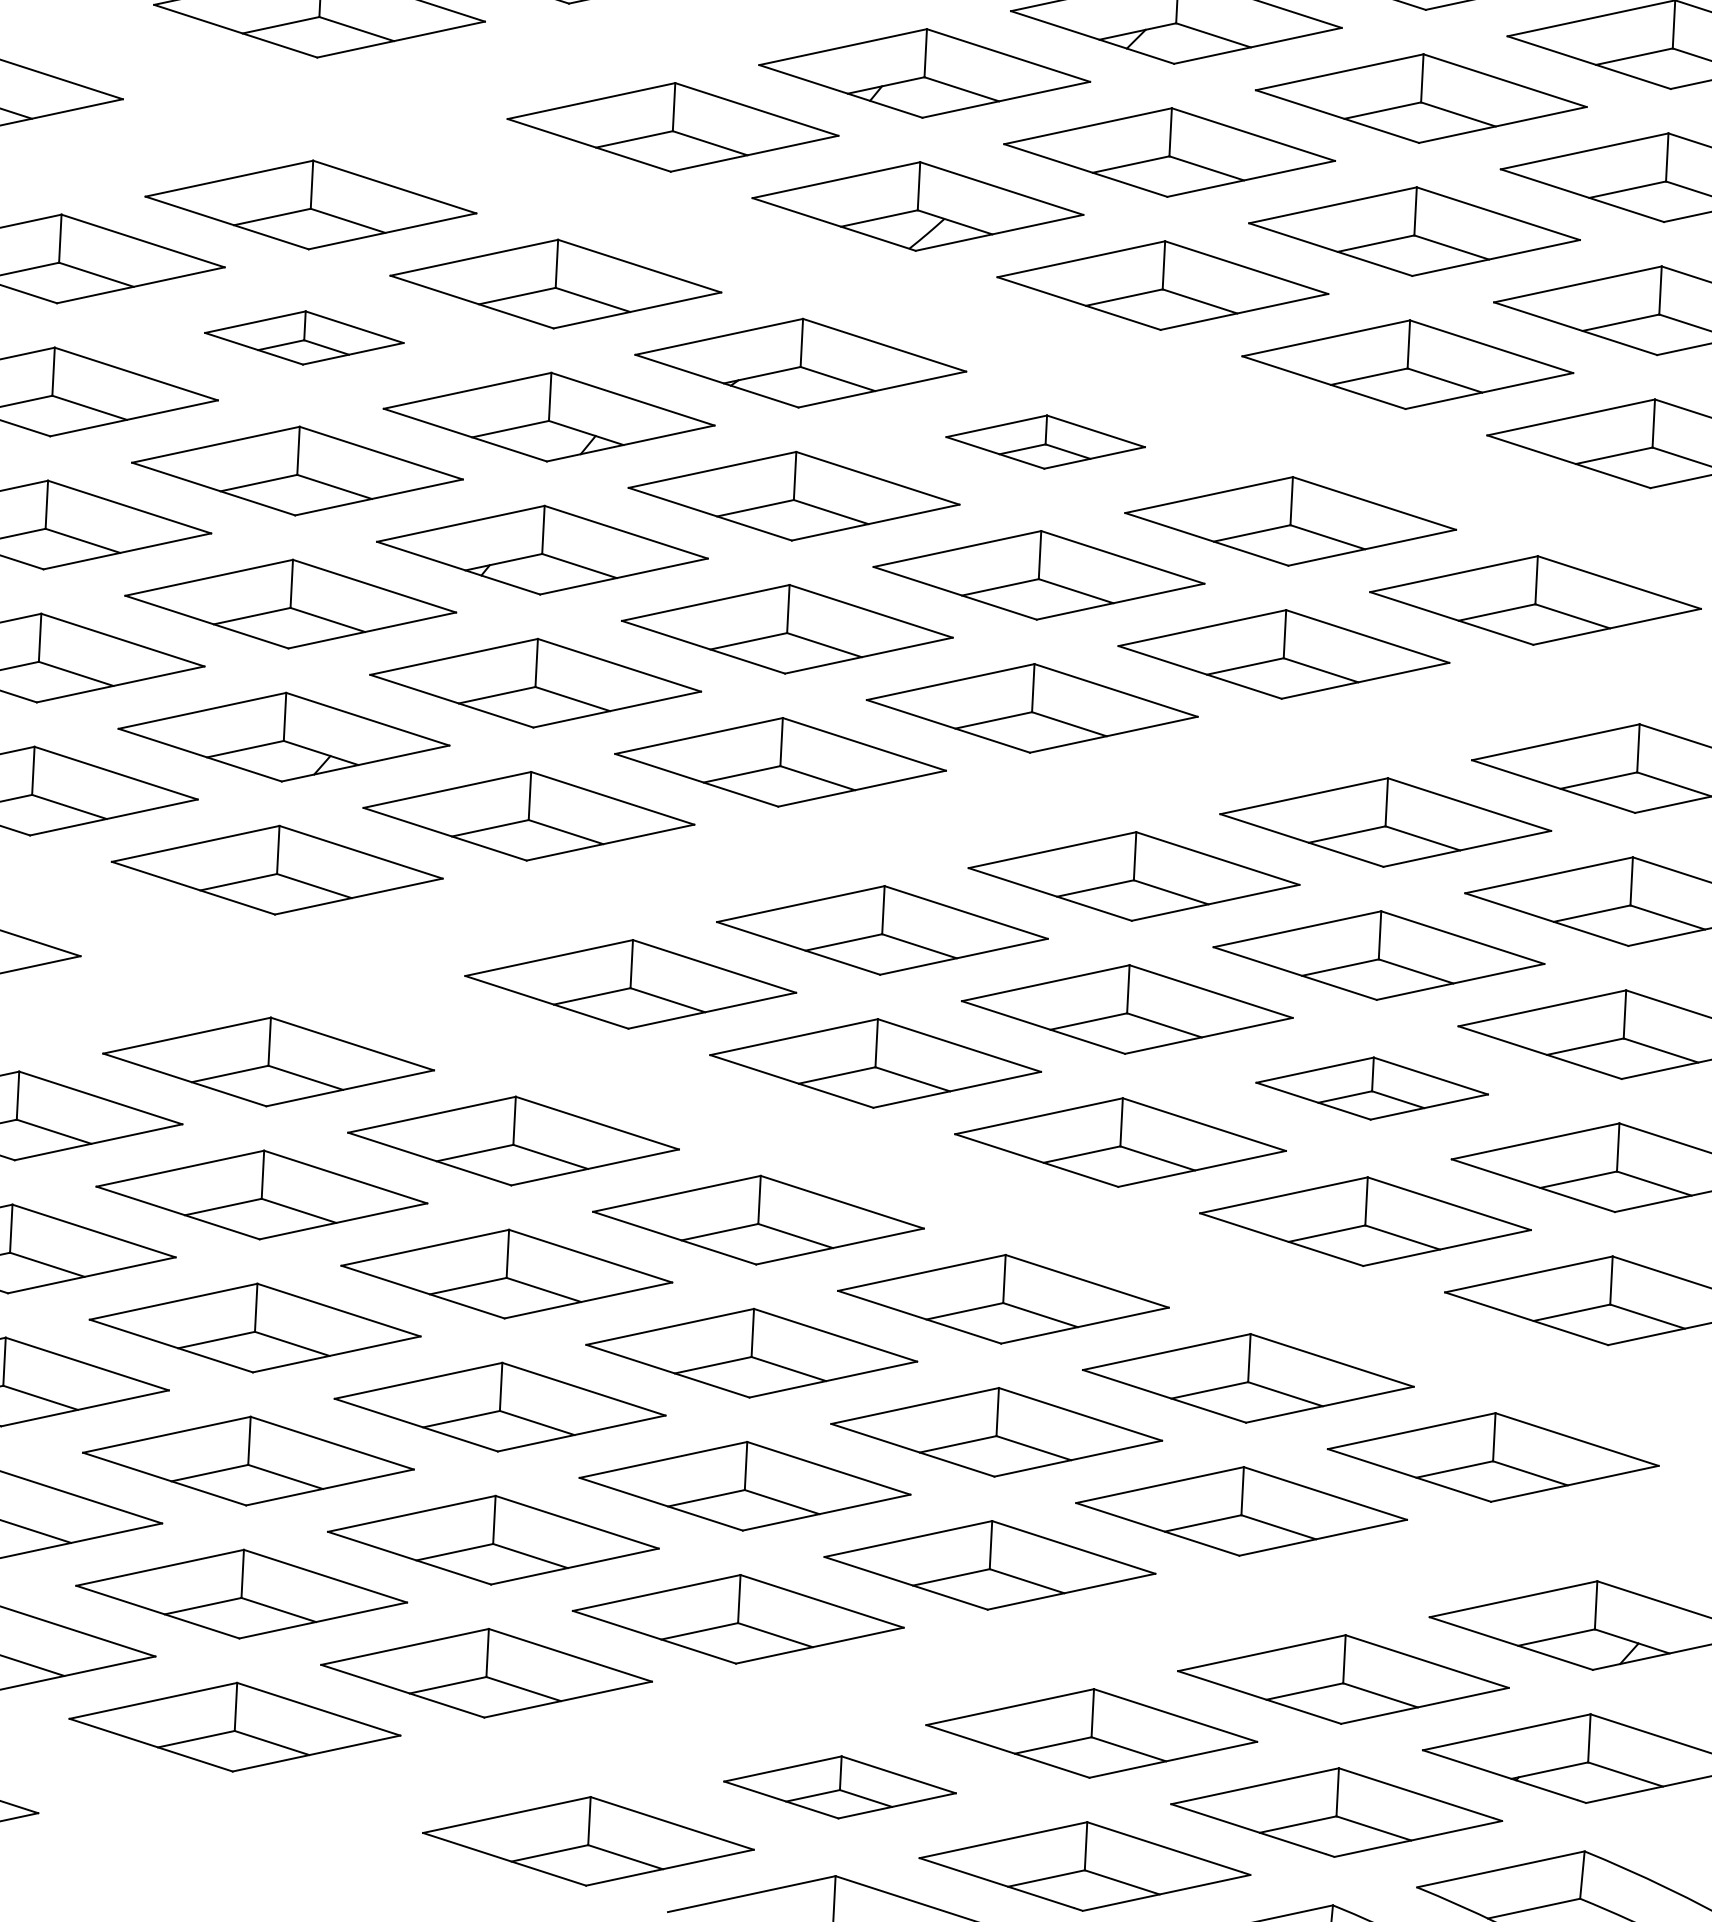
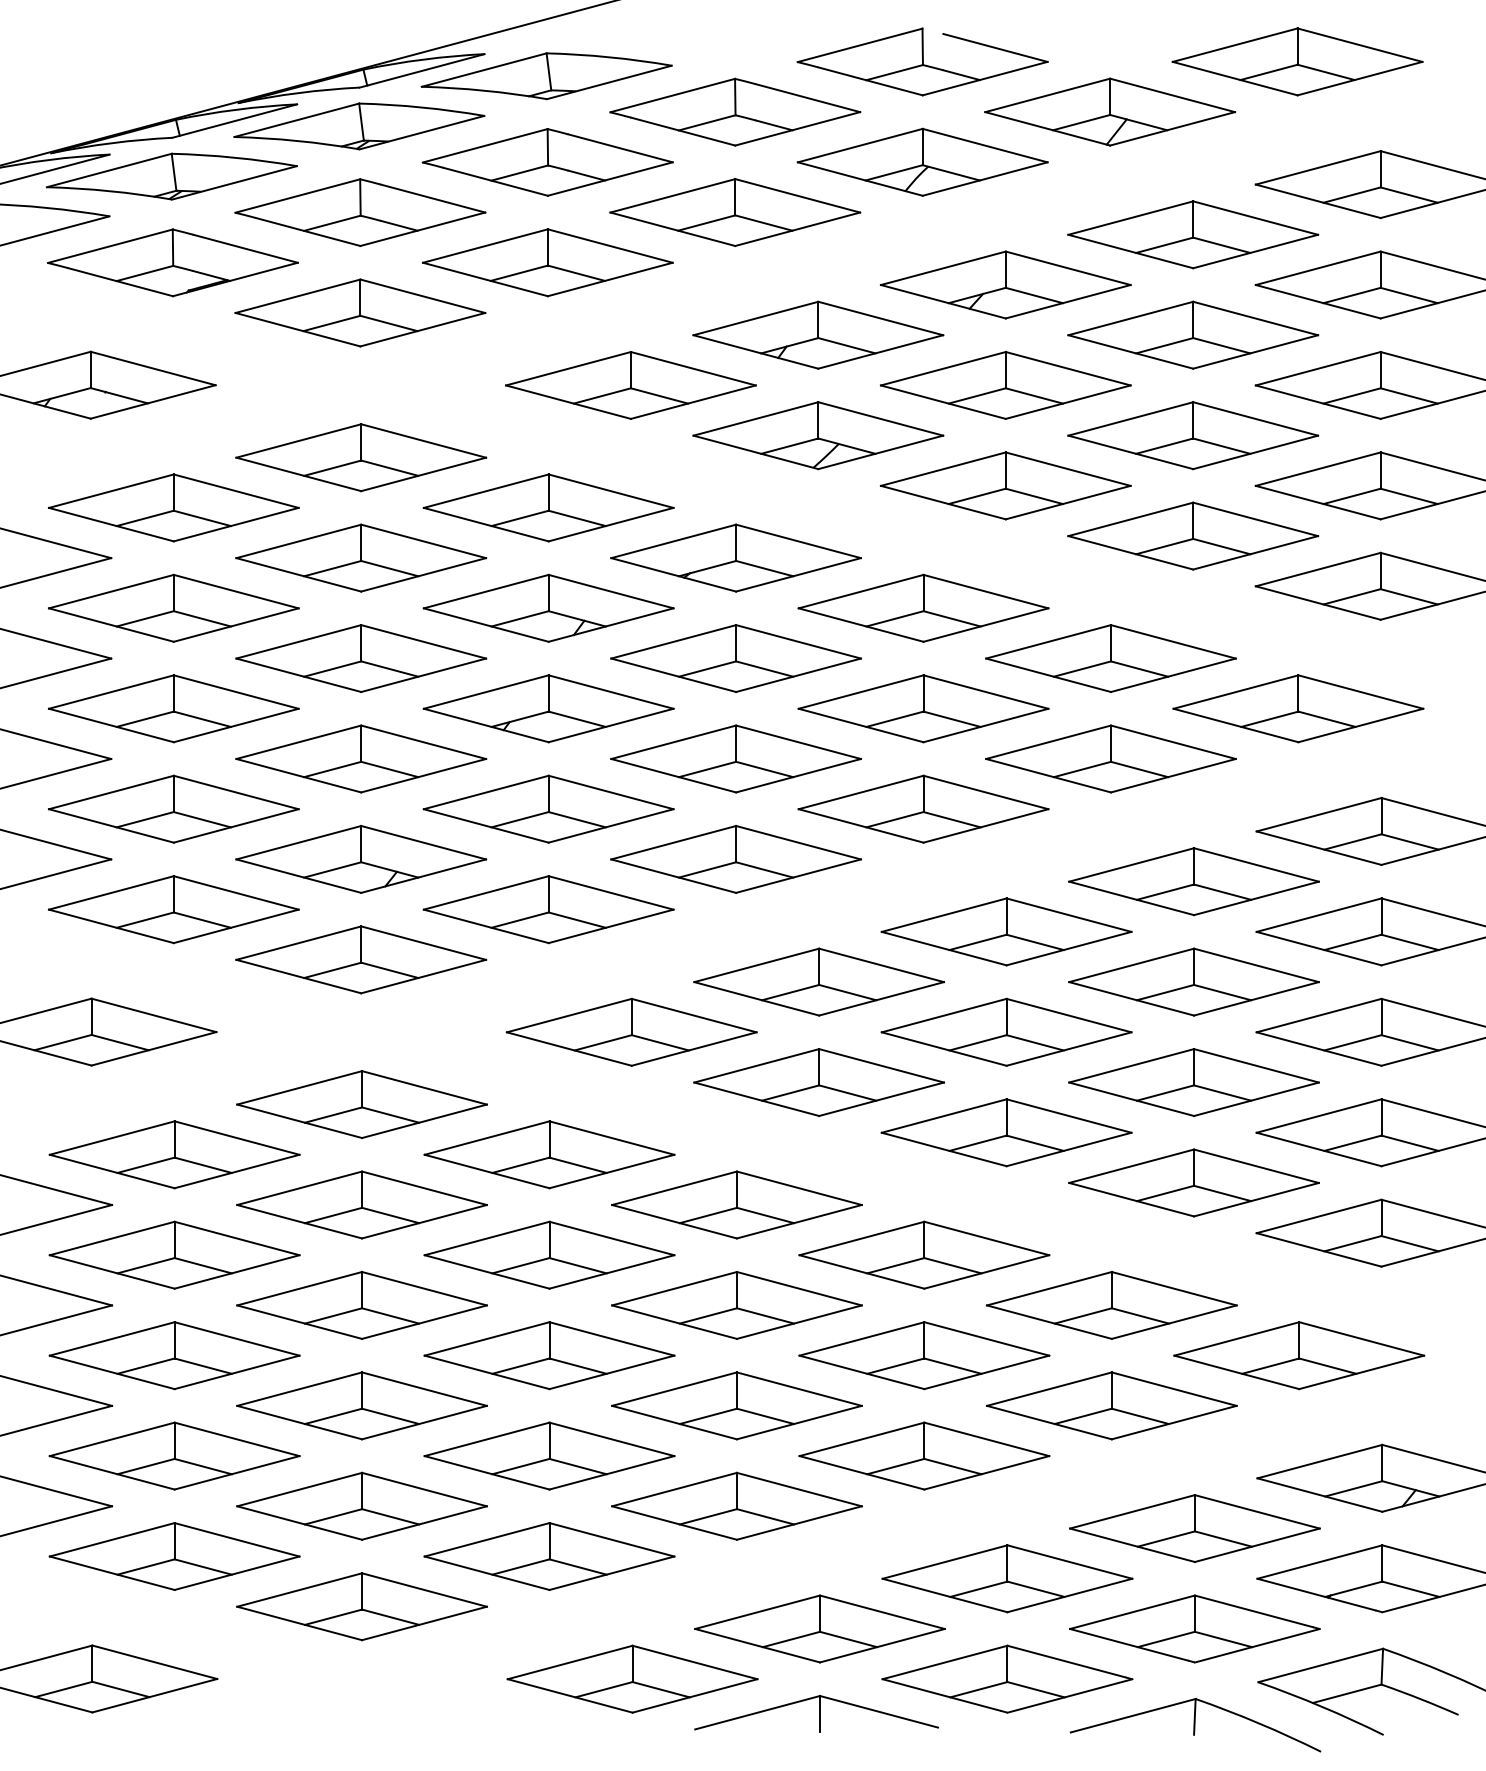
part: (304, 337) -> (361, 557), size x1.67
part: (1045, 441) -> (923, 607), size x1.67
part: (1371, 1088) -> (1193, 1082), size x1.43
part: (839, 1786) -> (819, 1628), size x1.43

